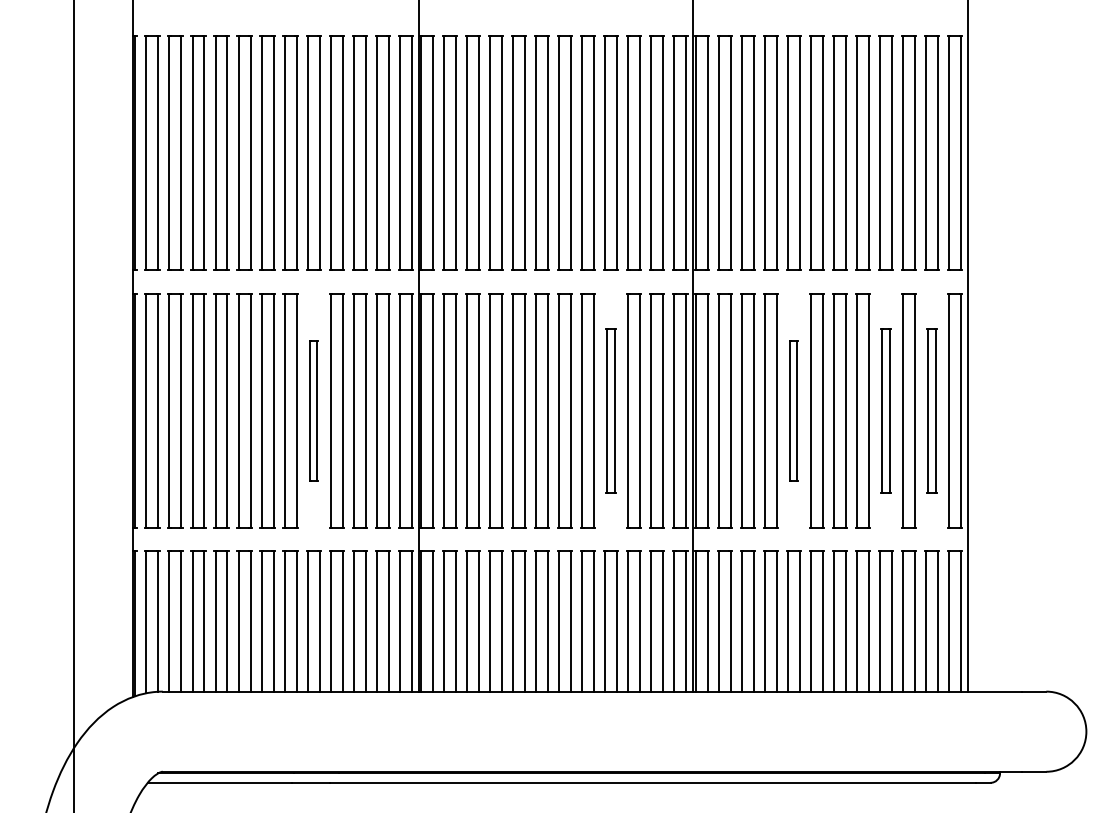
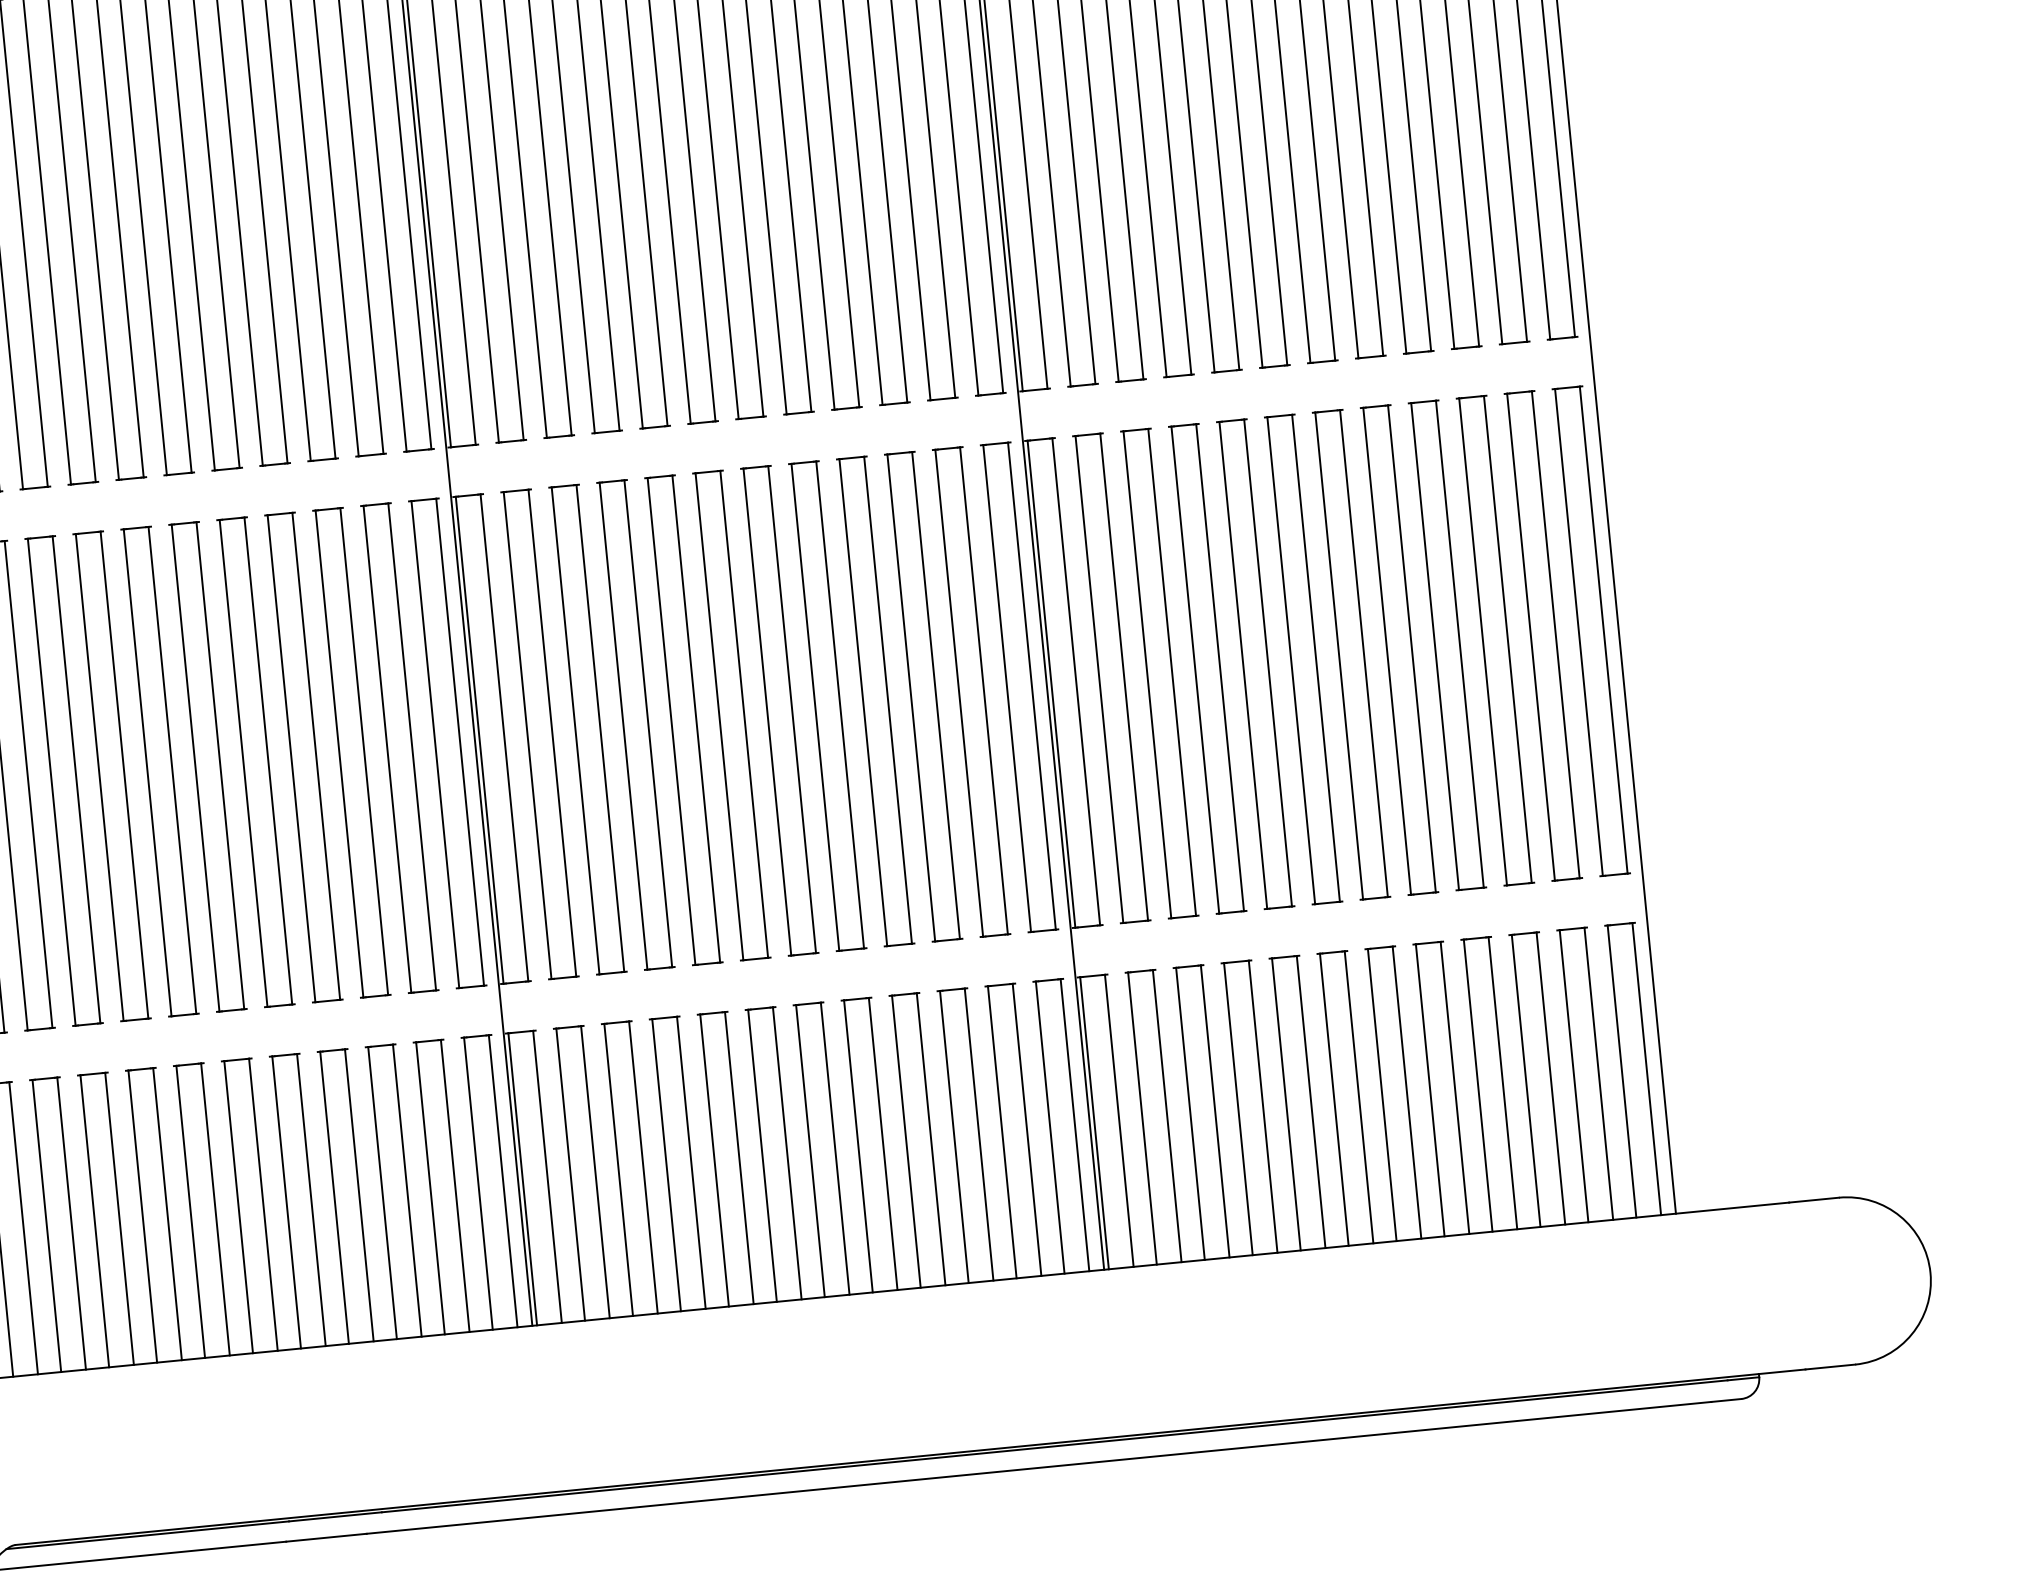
part: (313, 410) -> (255, 761), size x1.67
part: (610, 410) -> (874, 701), size x1.43
part: (793, 410) -> (1255, 663), size x1.67
part: (885, 410) -> (1446, 645), size x1.43
part: (931, 410) -> (1542, 635), size x1.43

